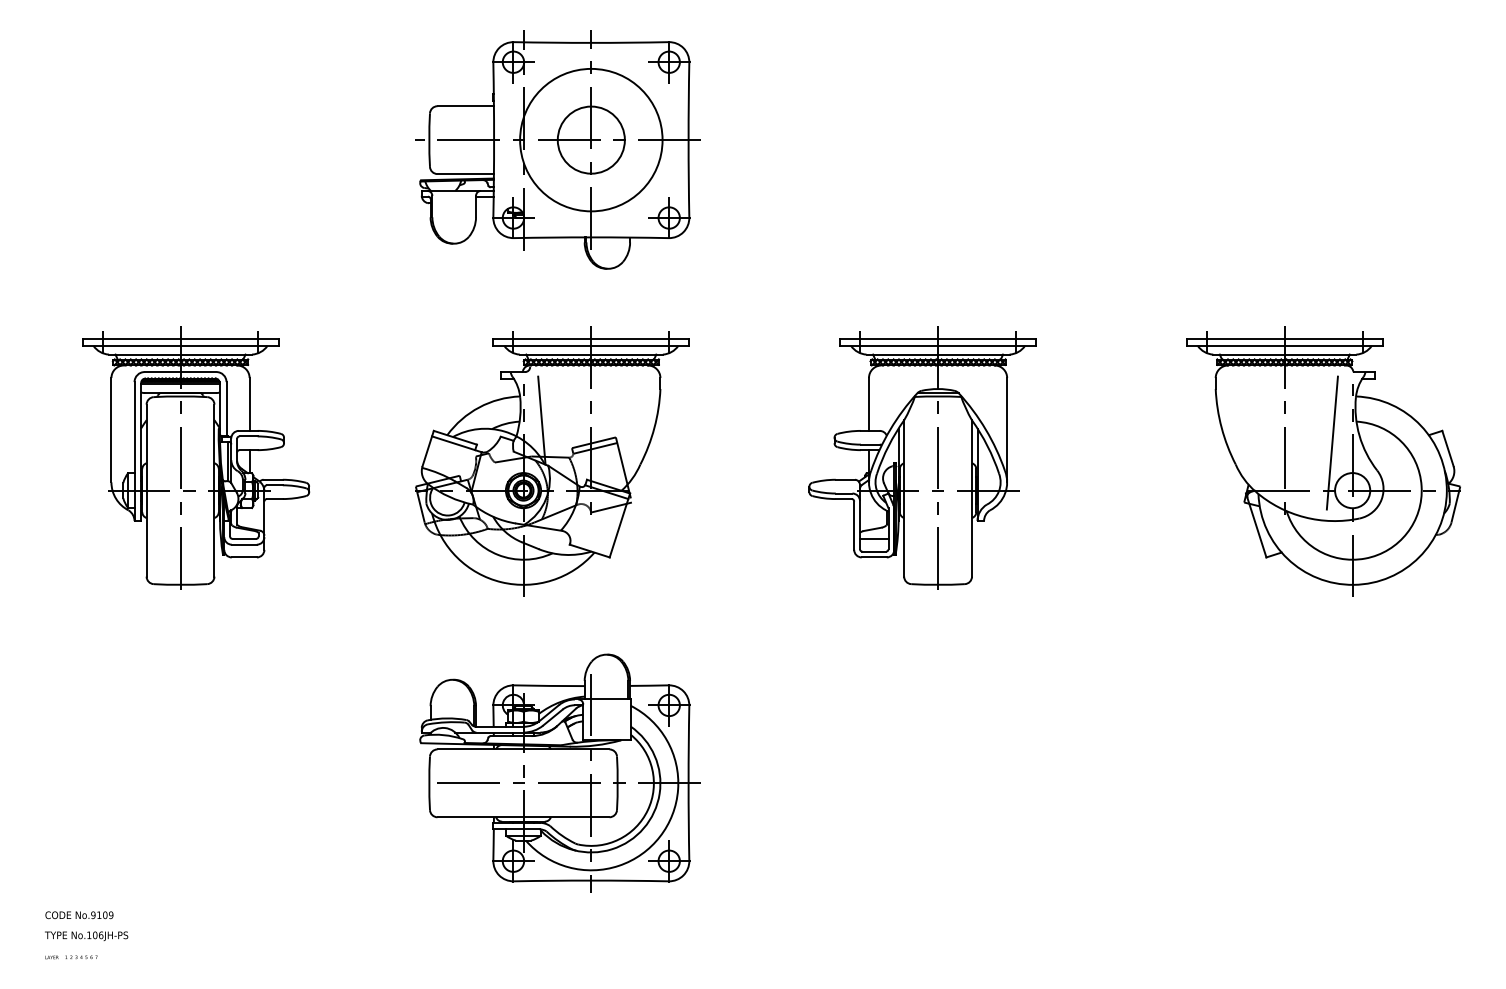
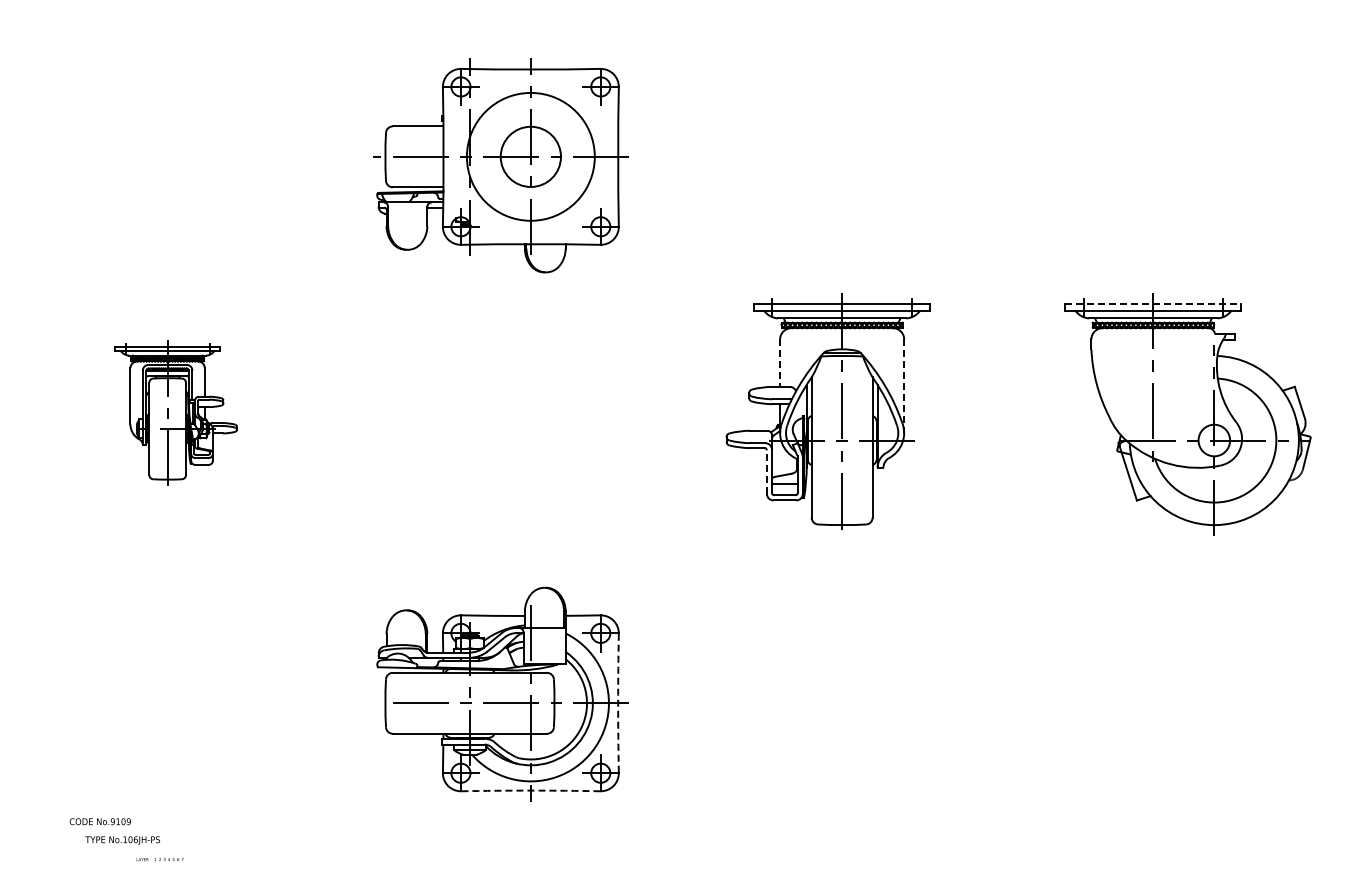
part: (557, 149) -> (500, 165), moved
line: (1284, 339) -> (1153, 304), solid -> dashed
line: (869, 404) -> (780, 363), solid -> dashed
line: (1007, 430) -> (904, 386), solid -> dashed
line: (1332, 442) -> (1196, 397), removed
part: (195, 458) -> (175, 411), size x0.6
part: (551, 461) -> (495, 414), removed
line: (853, 526) -> (766, 472), solid -> dashed
arc: (688, 783) -> (618, 703), solid -> dashed
arc: (590, 880) -> (530, 790), solid -> dashed
text: (78, 914) -> (99, 821), moved
text: (86, 936) -> (122, 840), moved
text: (70, 957) -> (159, 859), moved

